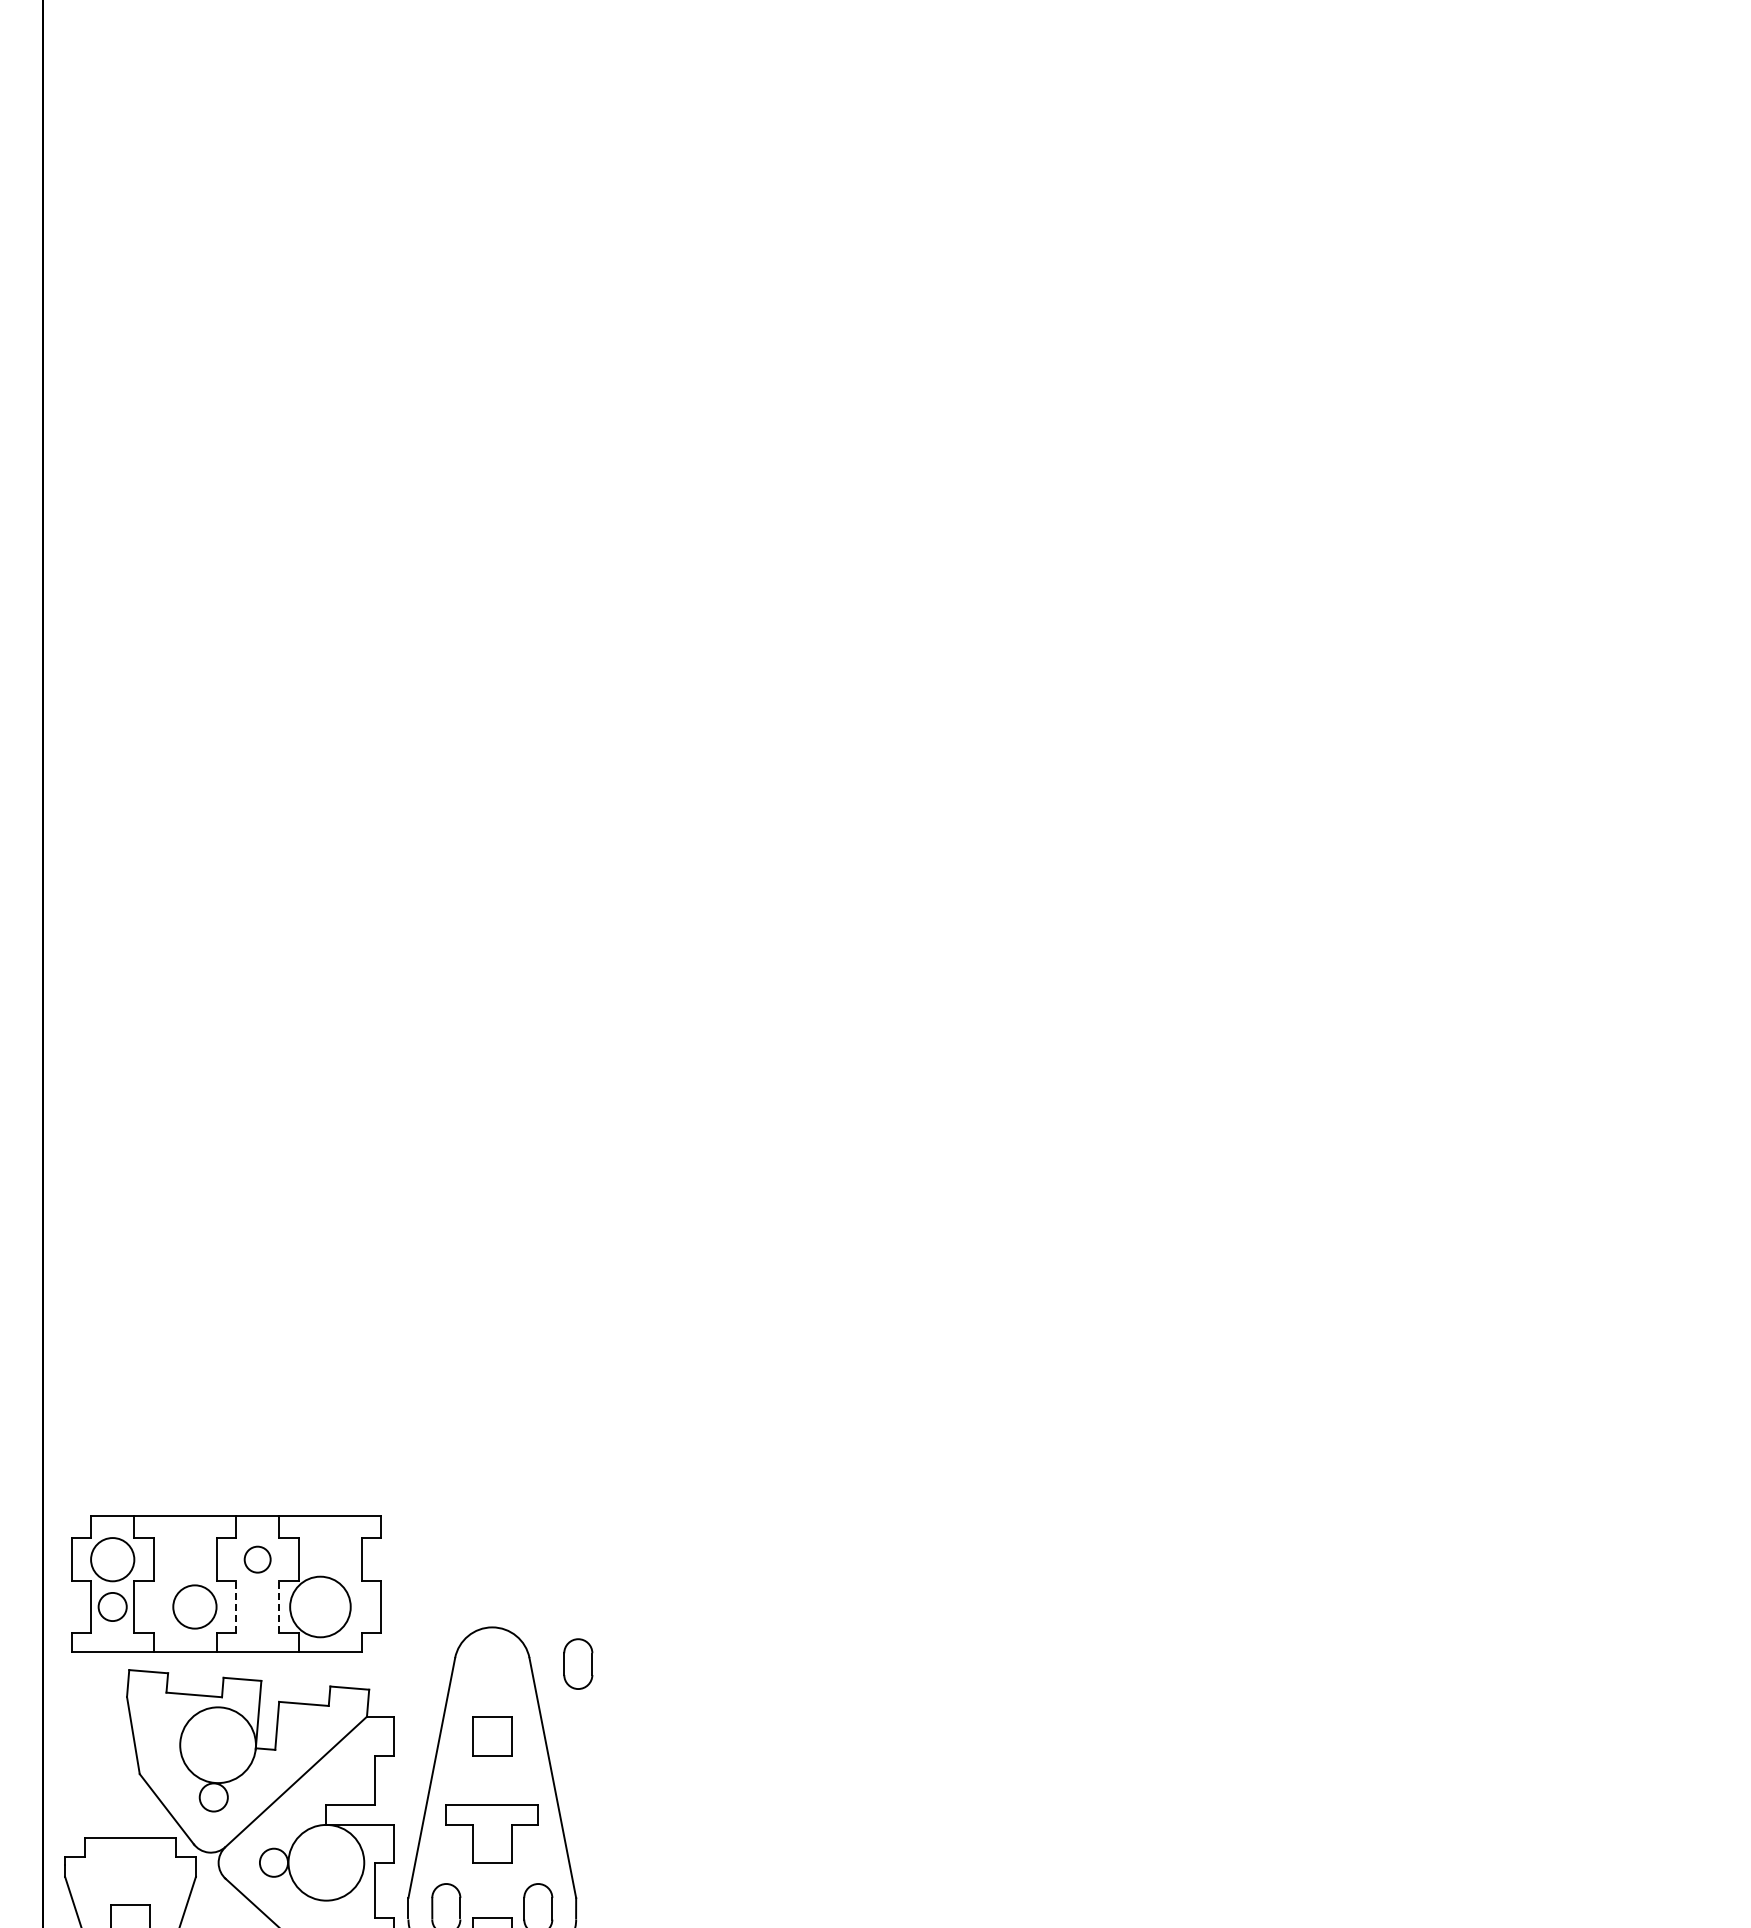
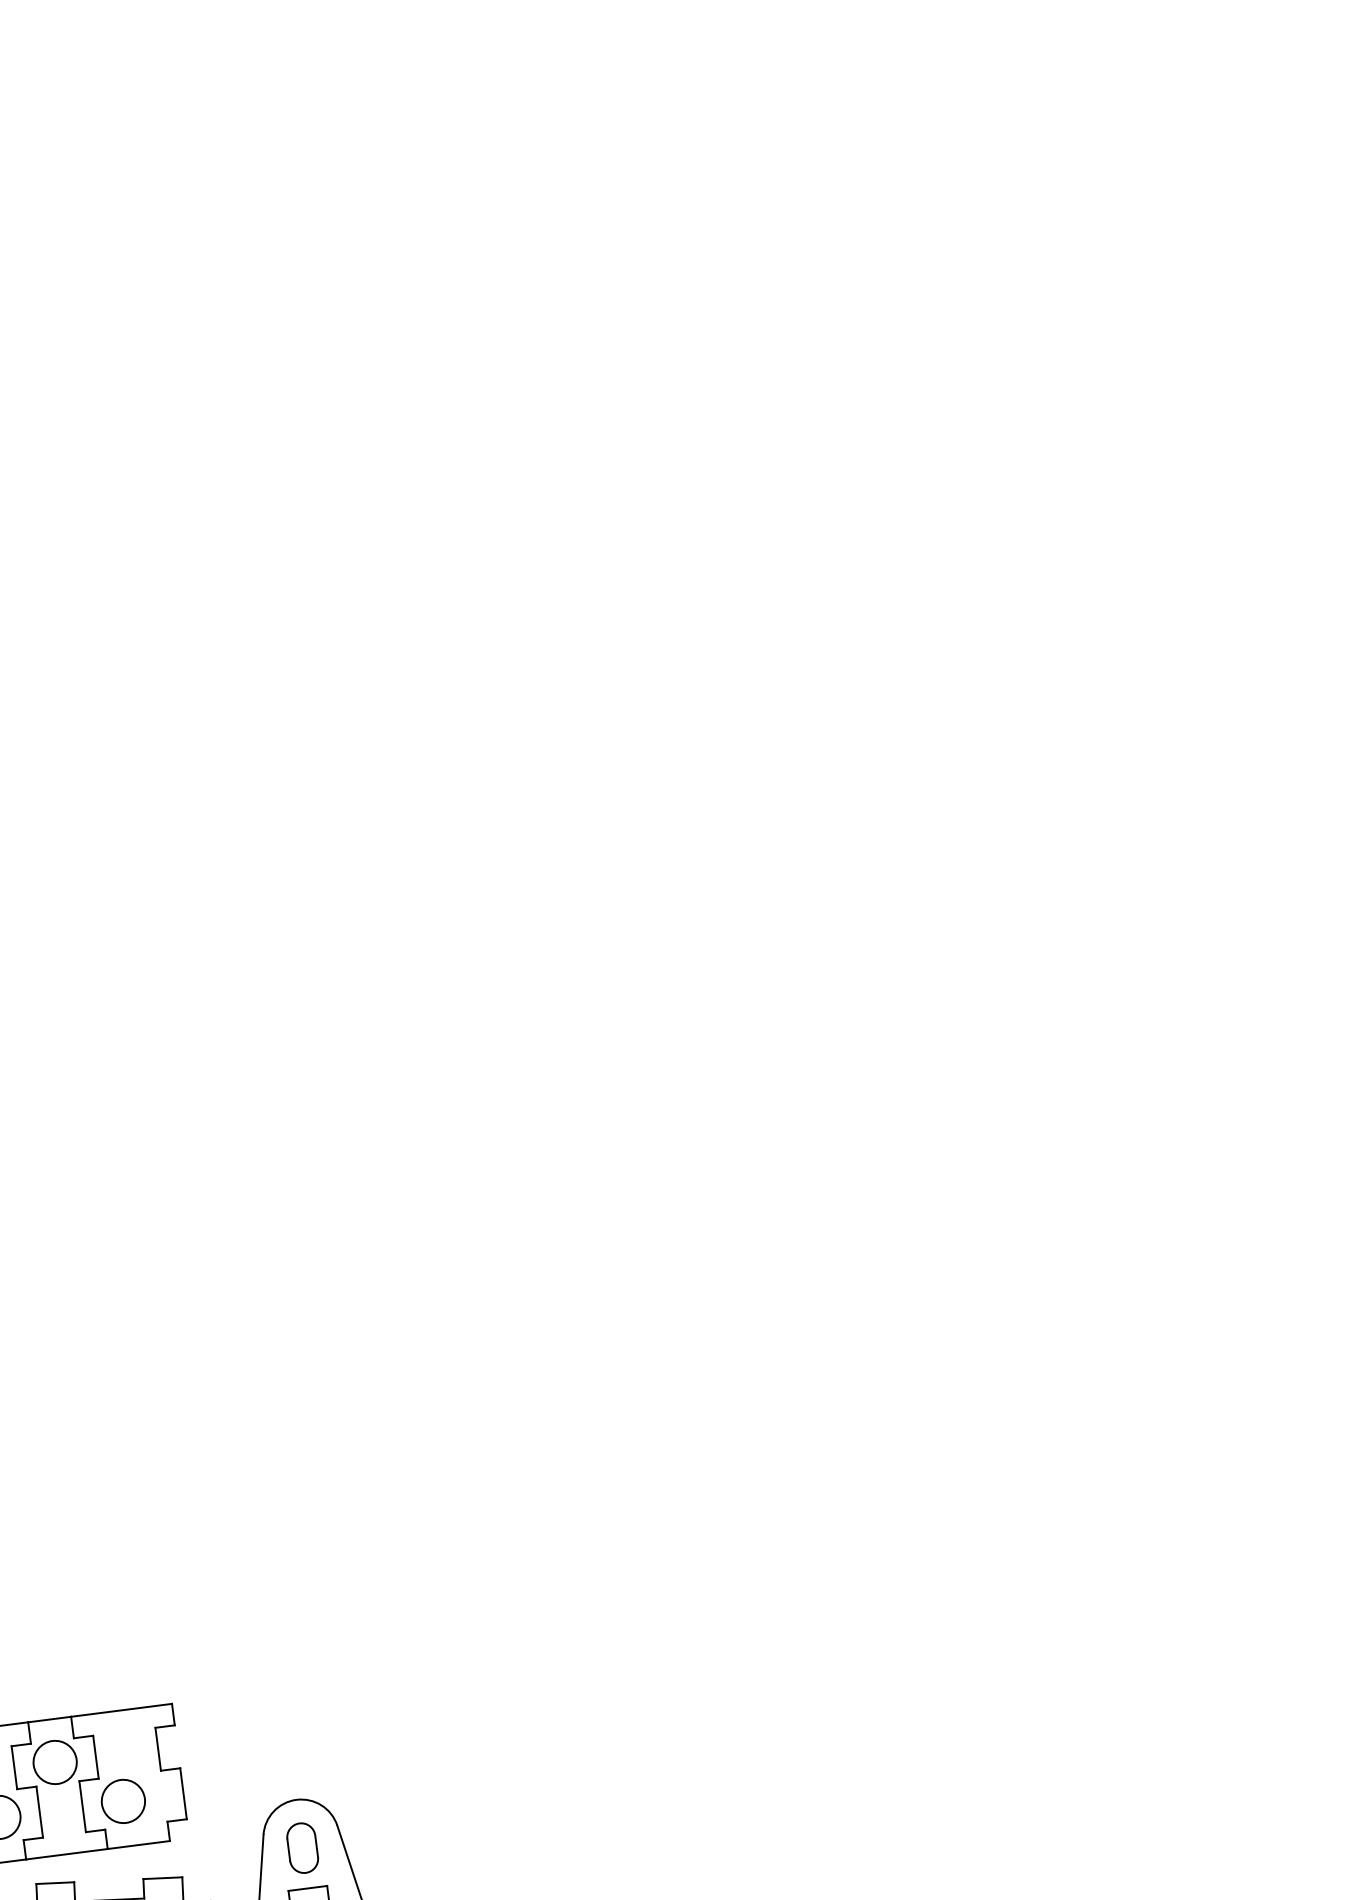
circle: (257, 1559) -> (54, 1762), size x1.67
circle: (320, 1606) -> (123, 1800), size x0.71
line: (236, 1607) -> (40, 1812), dashed -> solid
line: (279, 1607) -> (82, 1807), dashed -> solid
part: (578, 1663) -> (302, 1847), moved

